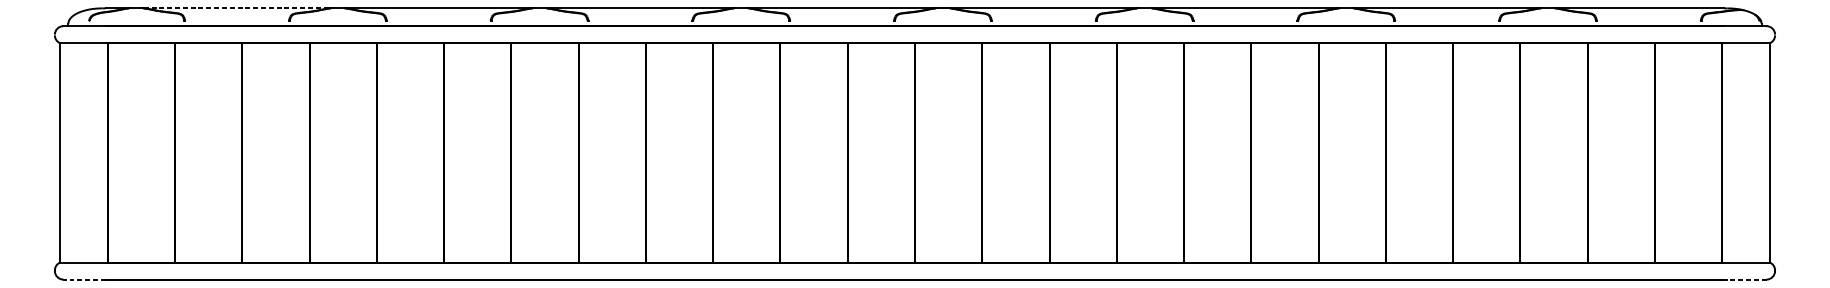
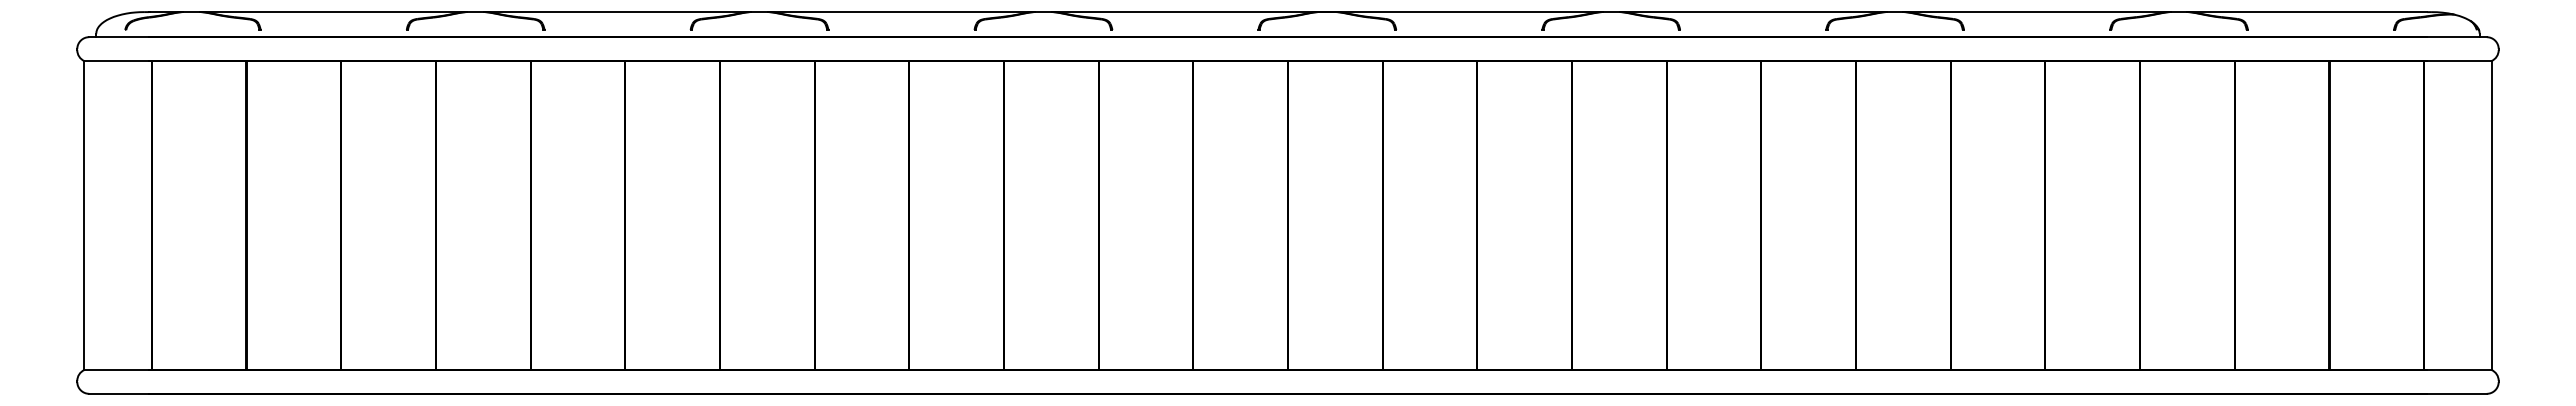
line: (237, 8) -> (334, 12), dashed -> solid
line: (84, 279) -> (119, 393), dashed -> solid
line: (1745, 279) -> (2456, 393), dashed -> solid

